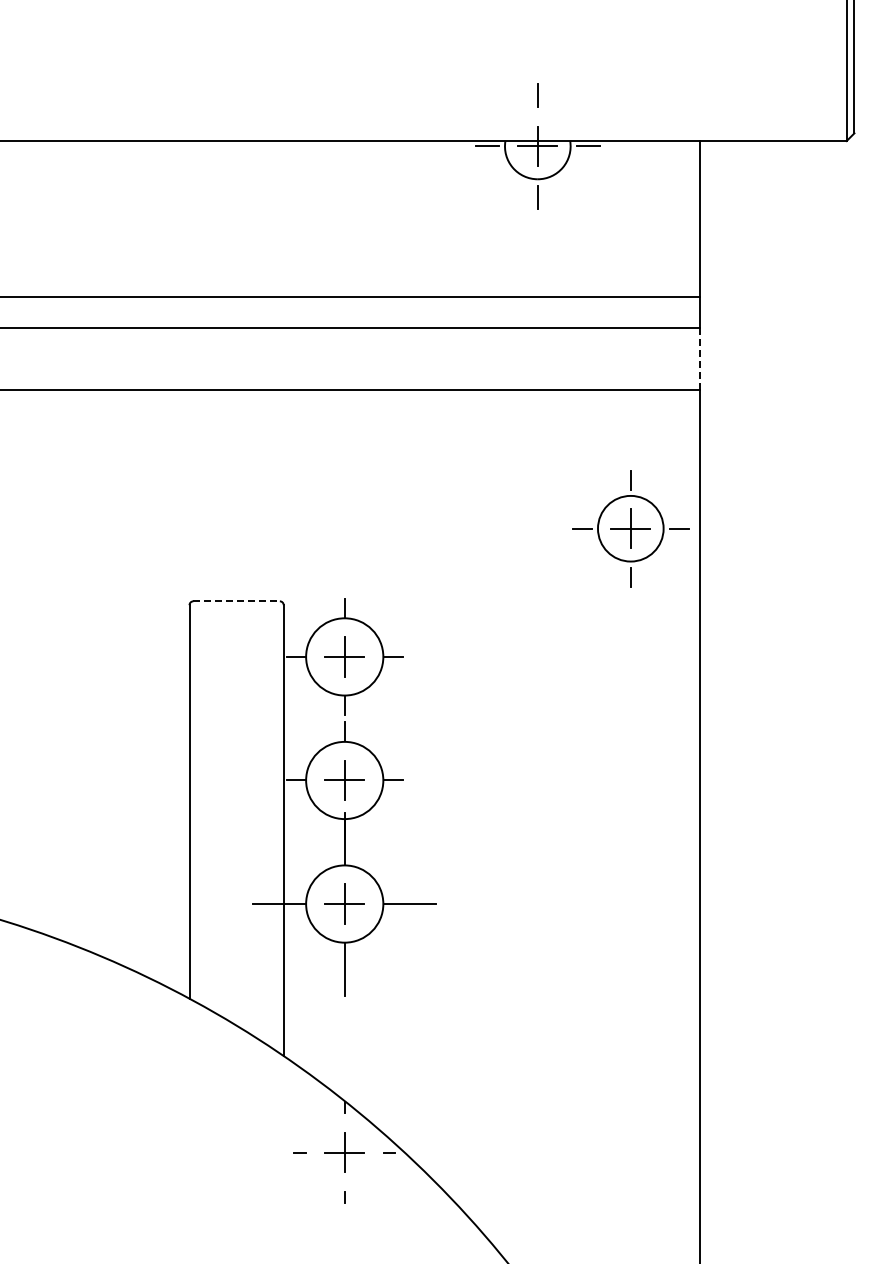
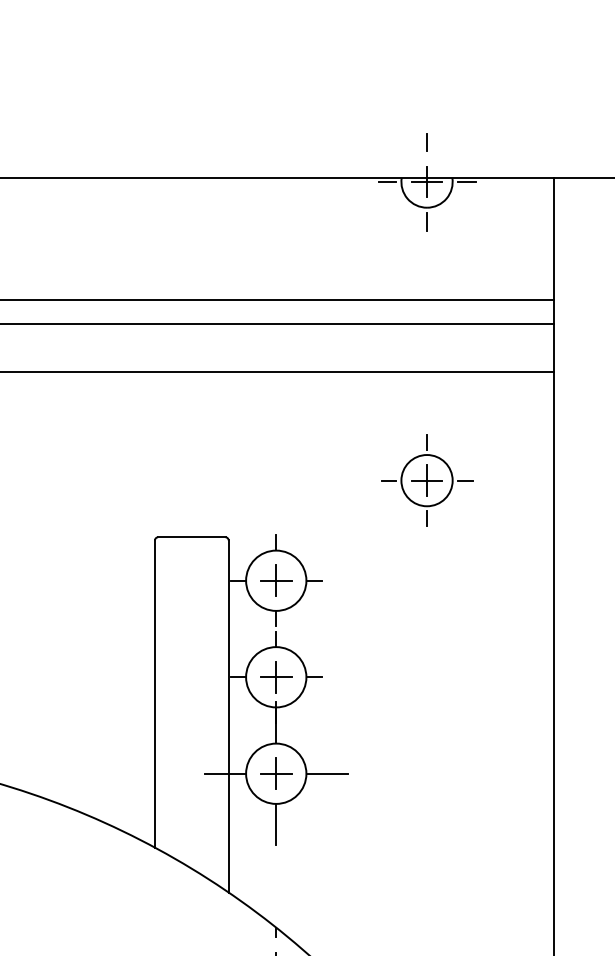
line: (699, 358) -> (553, 347), dashed -> solid
part: (630, 528) -> (426, 480), moved
line: (237, 601) -> (192, 537), dashed -> solid

